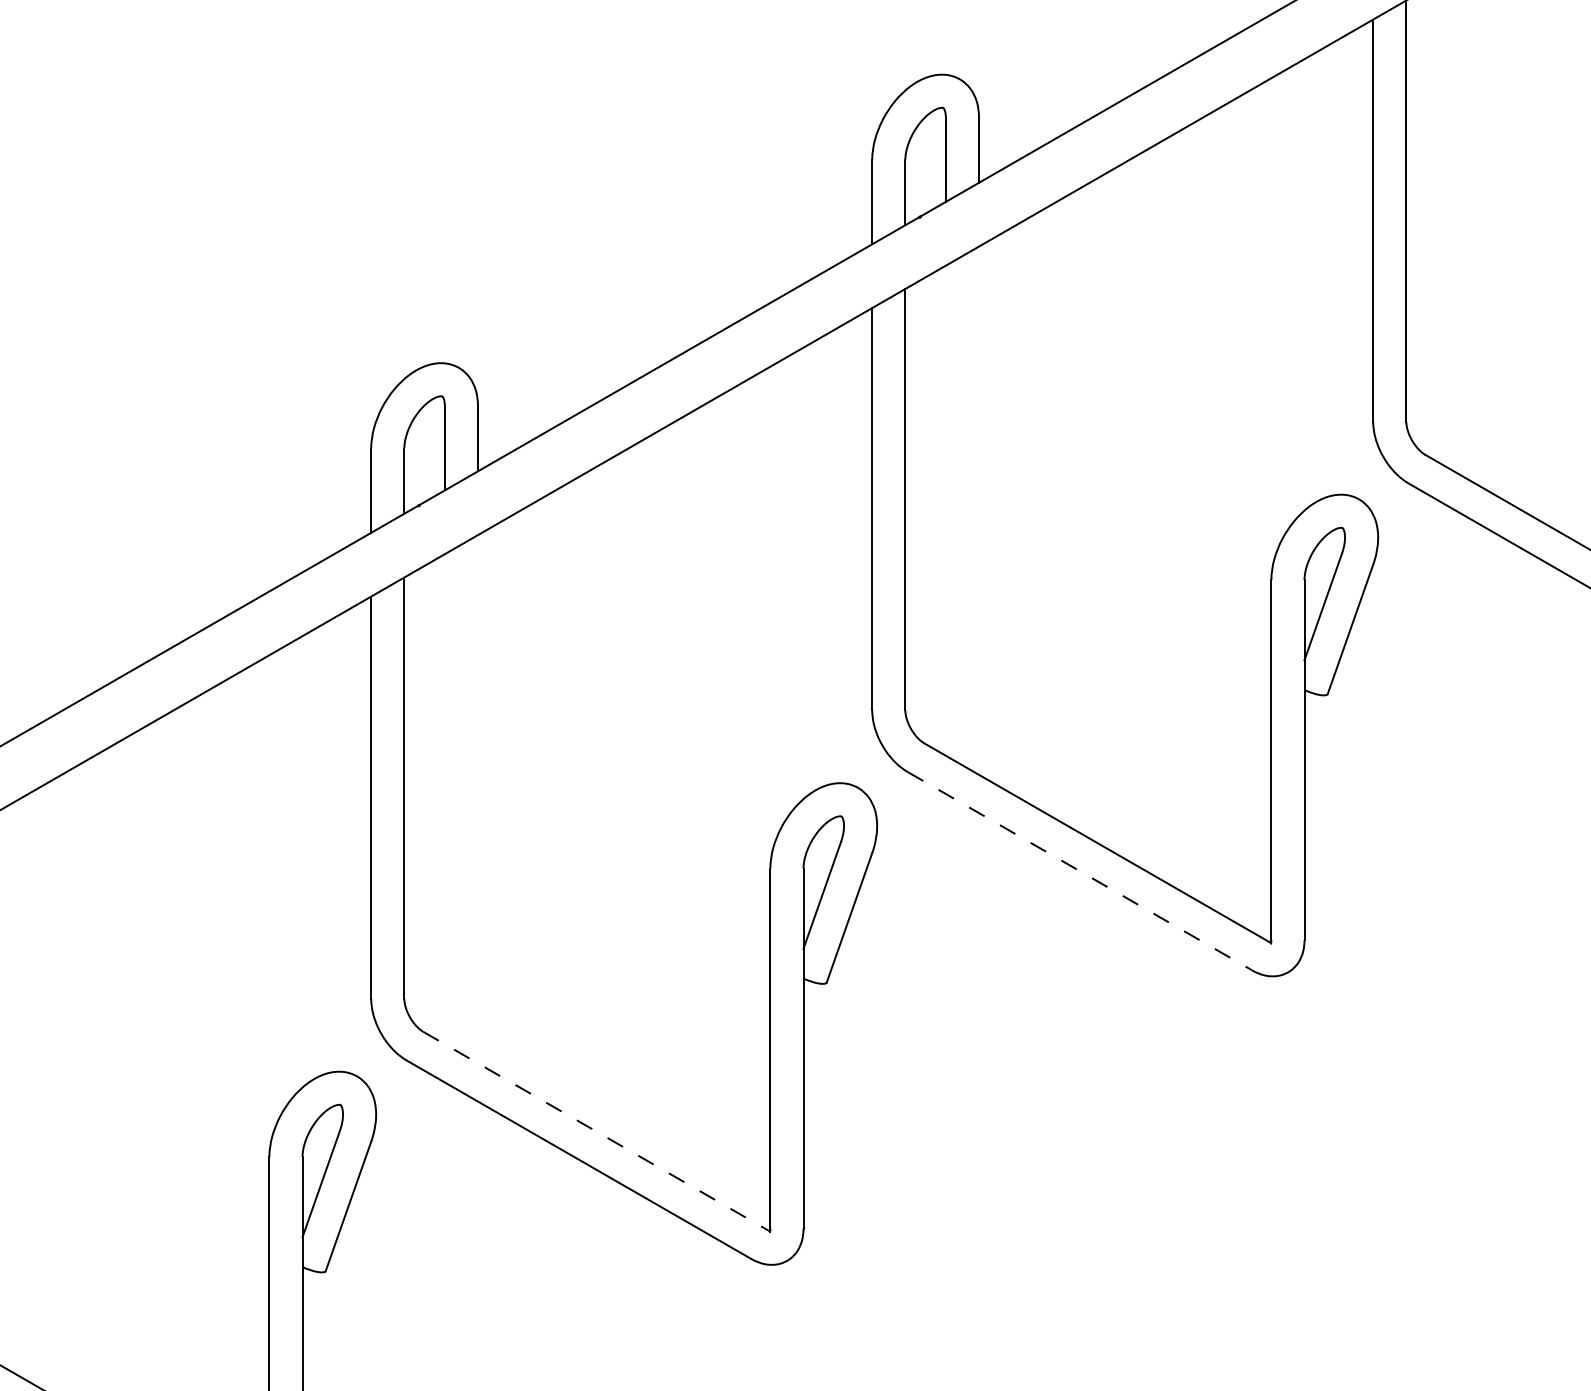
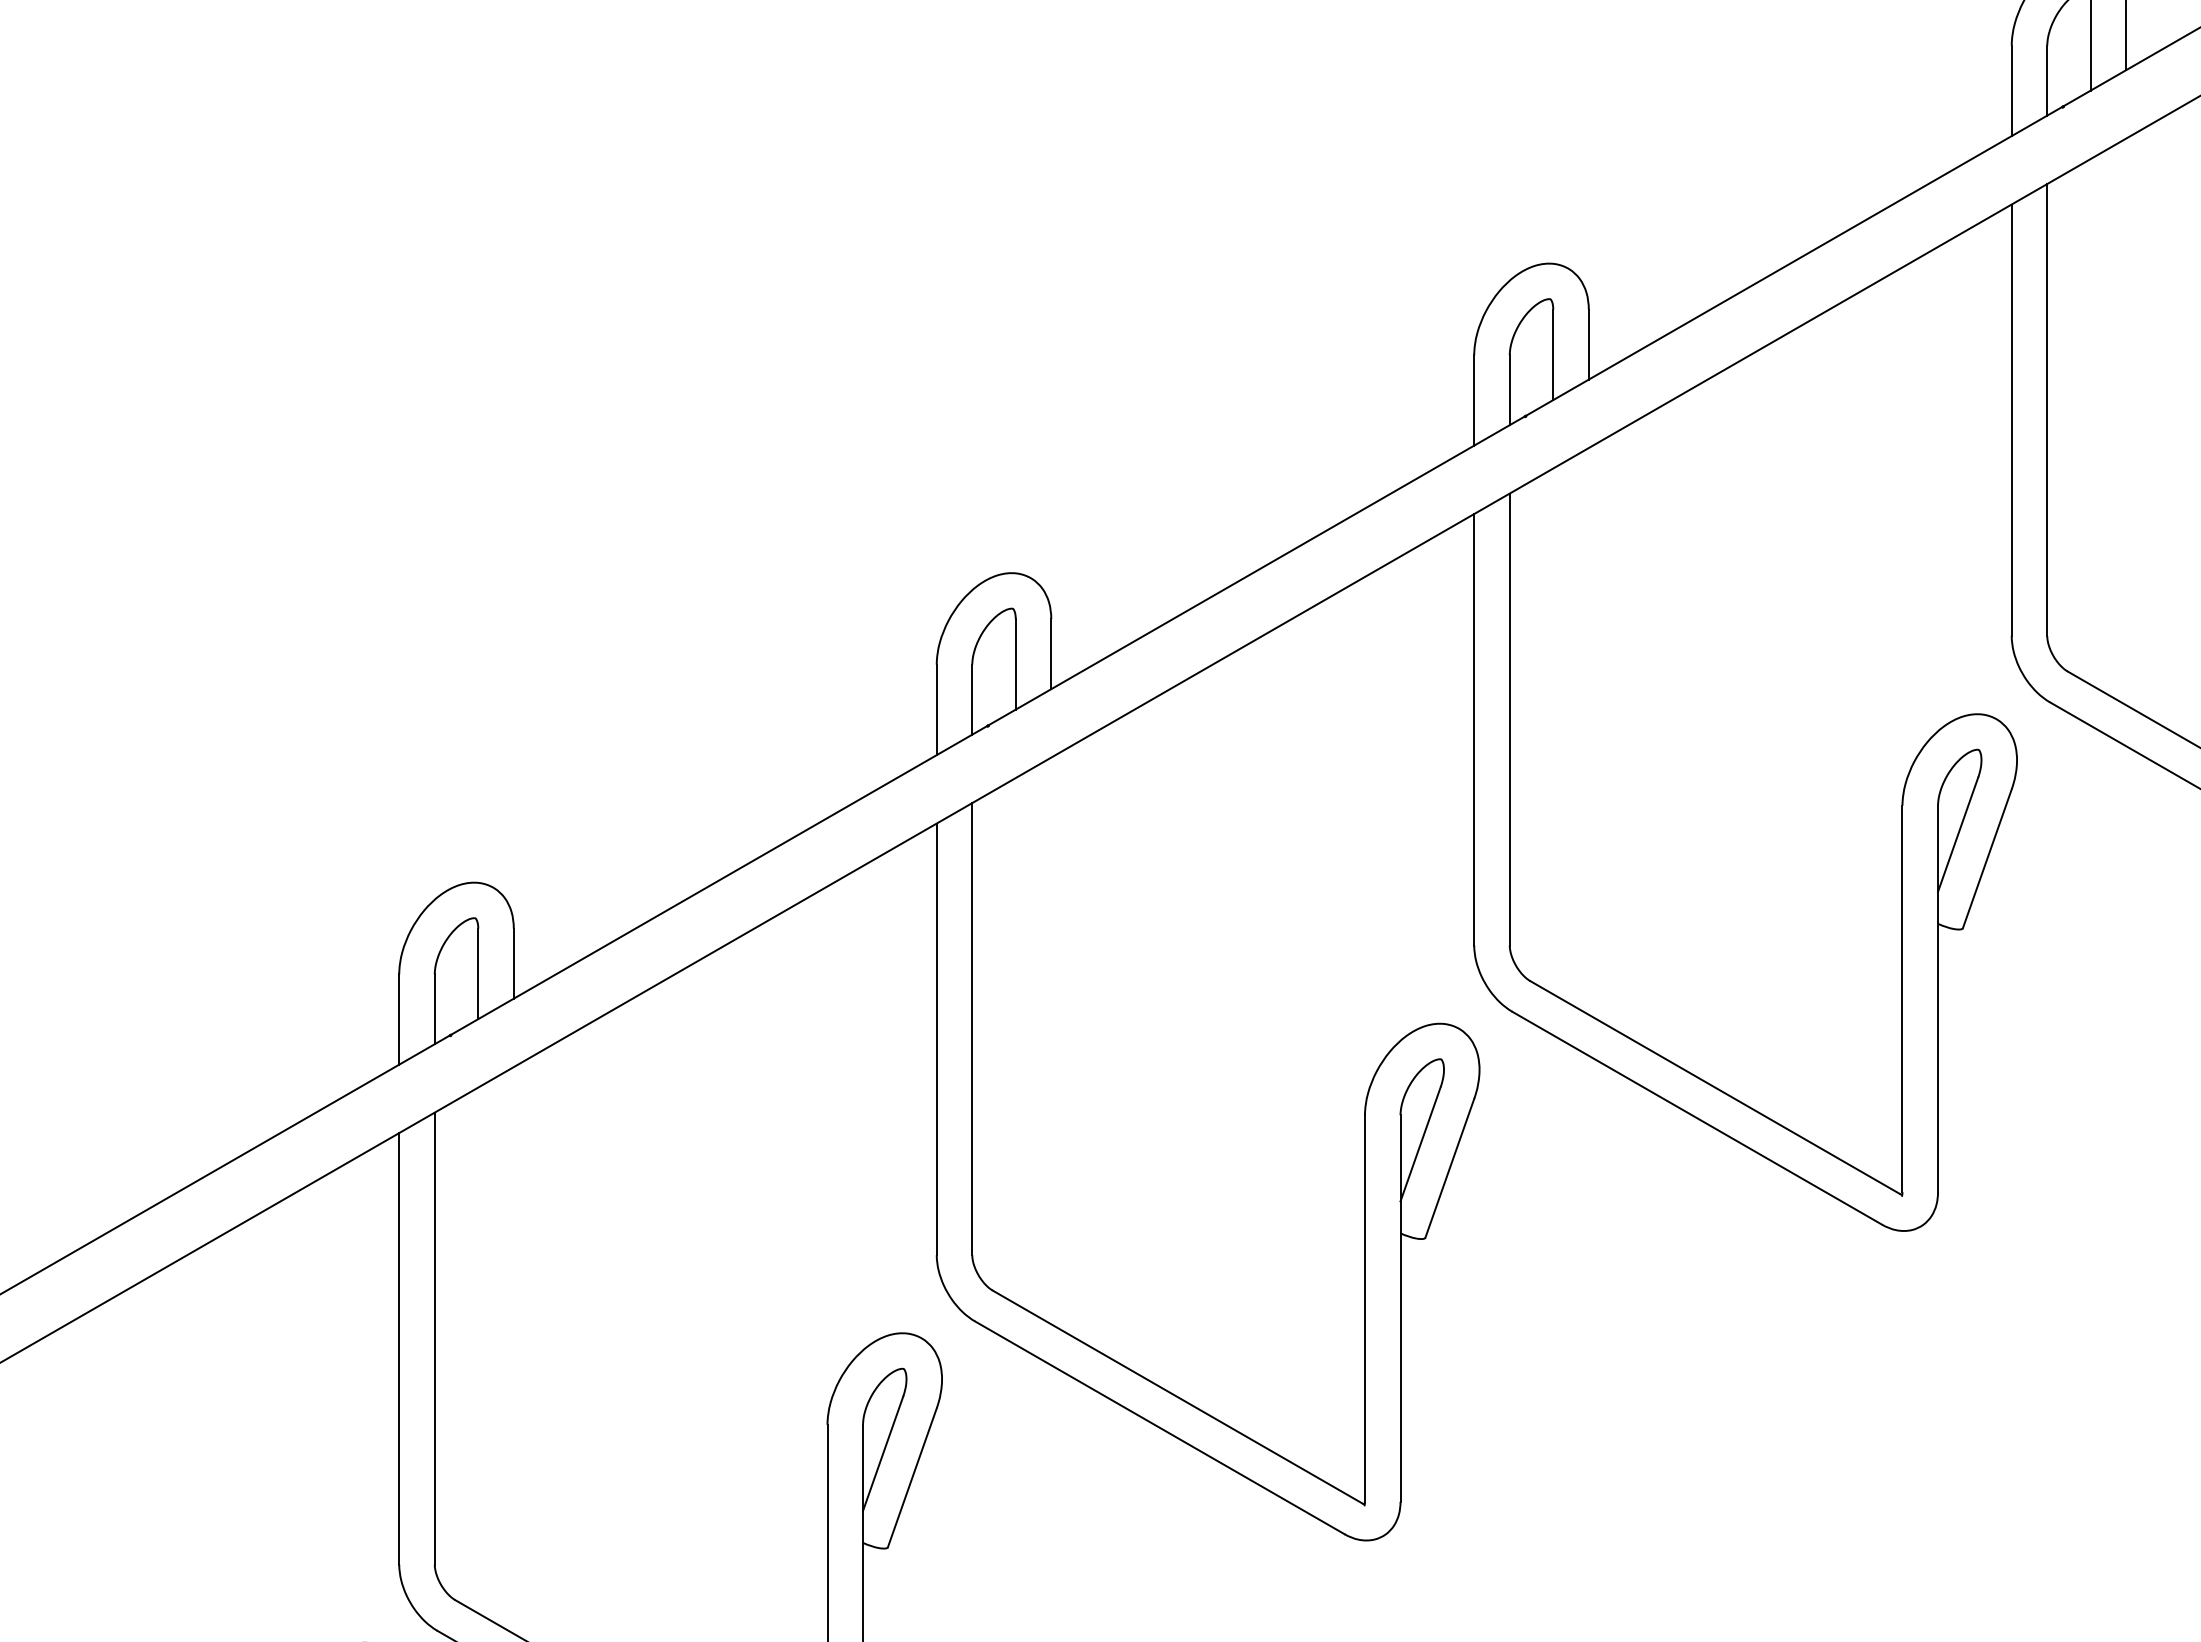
line: (1080, 871) -> (1697, 1118), dashed -> solid
line: (595, 1131) -> (1177, 1397), dashed -> solid

